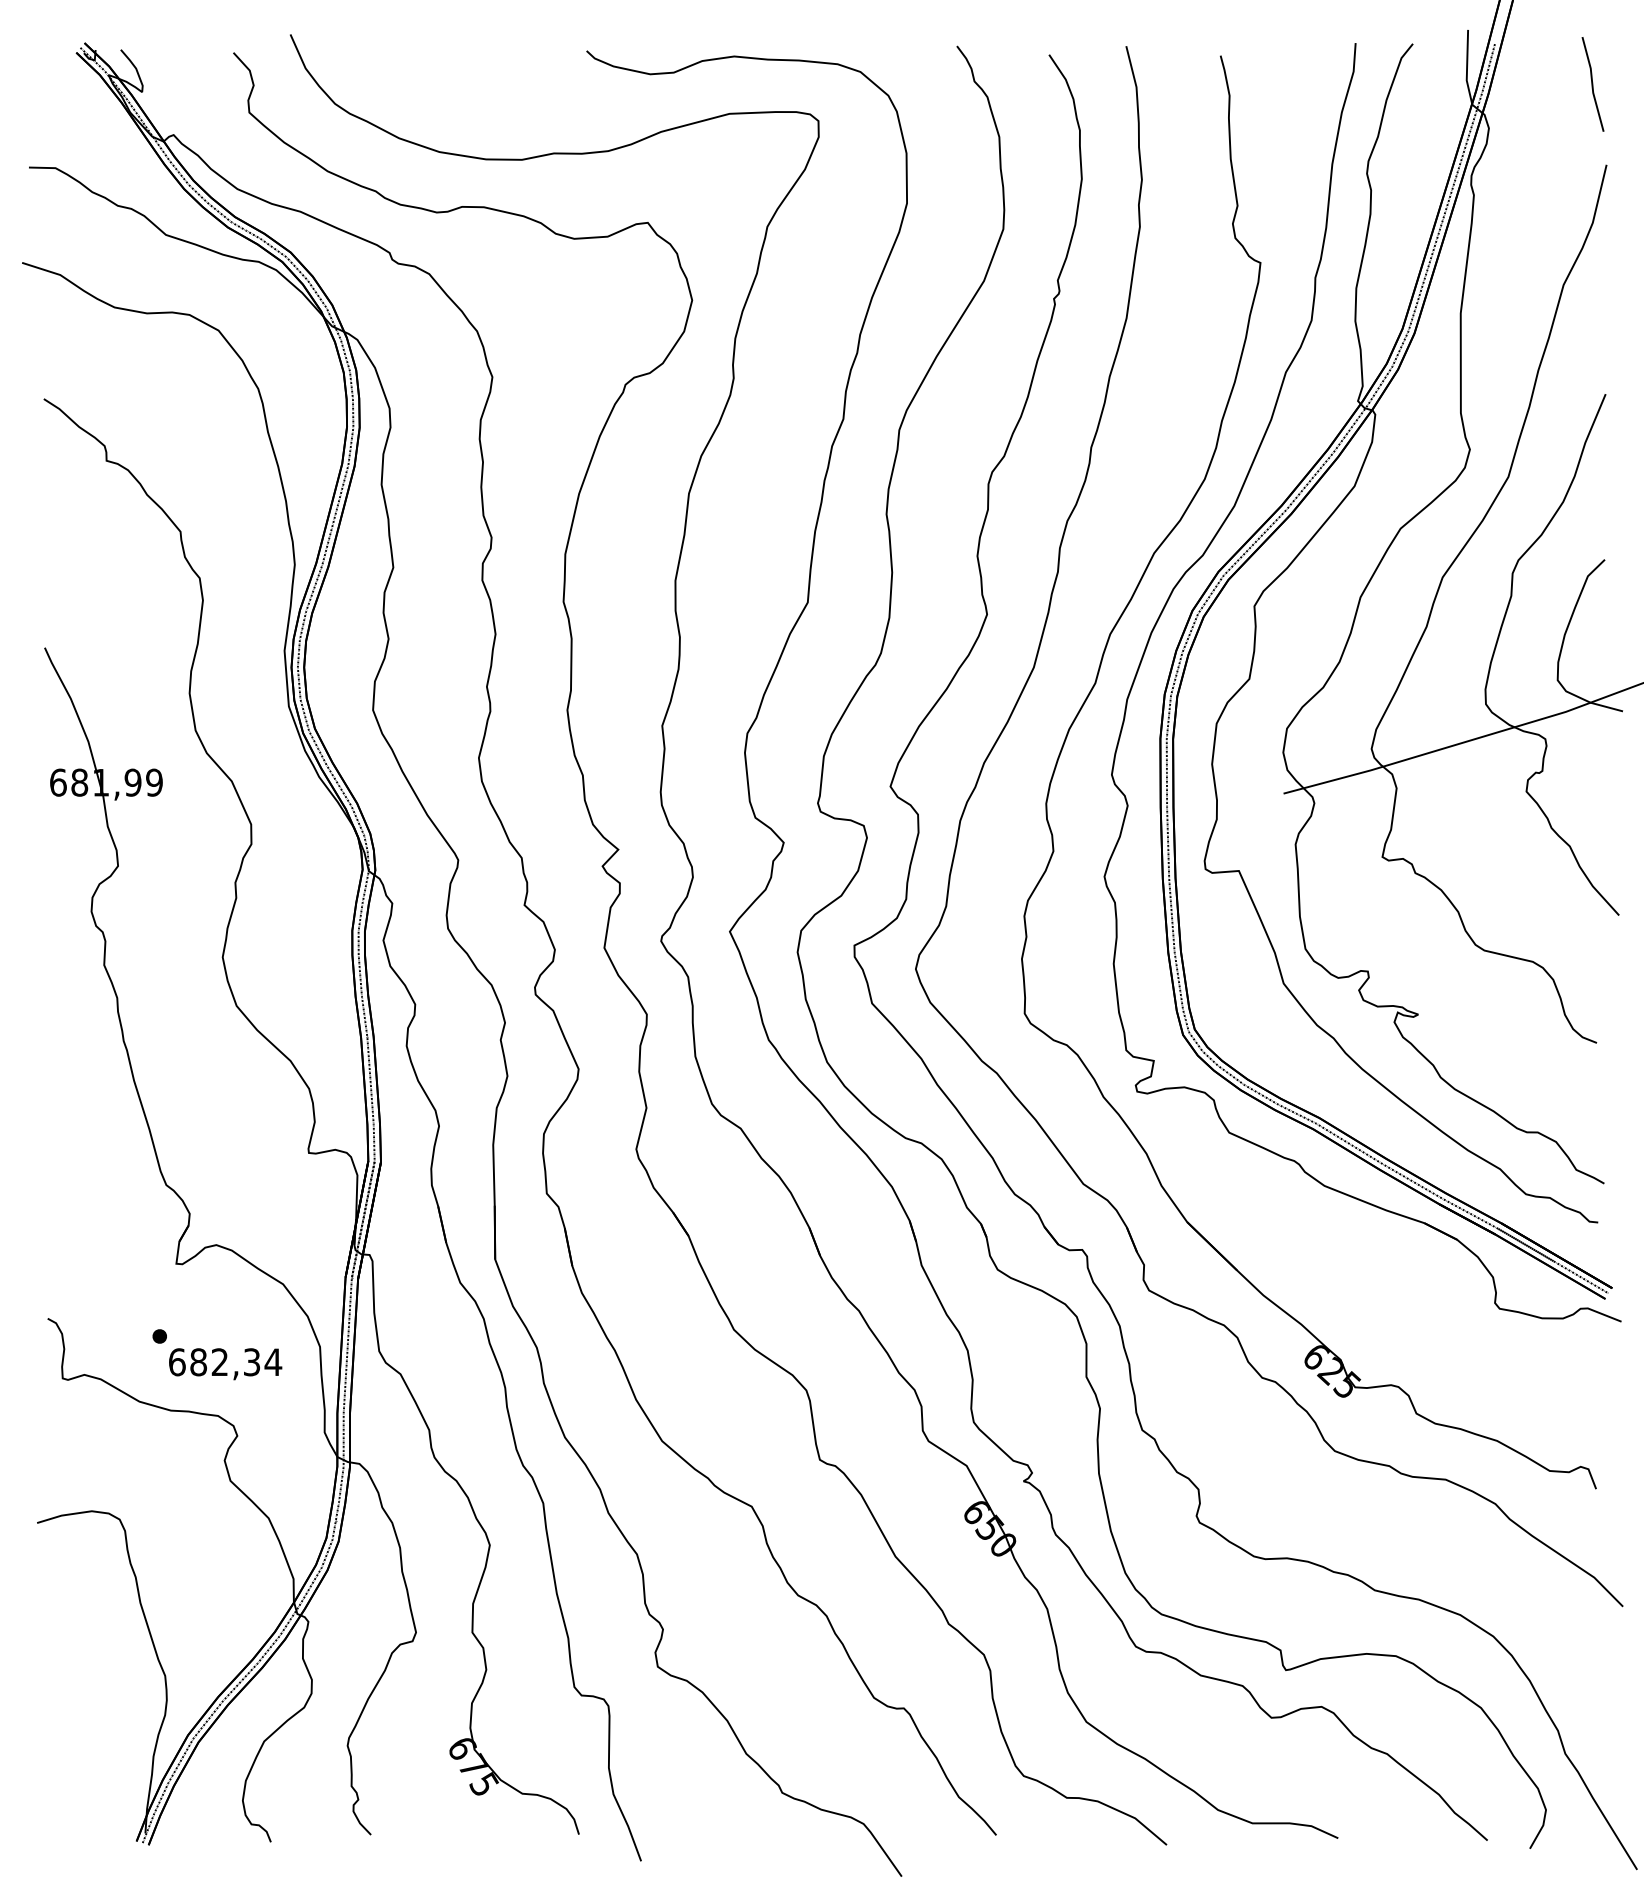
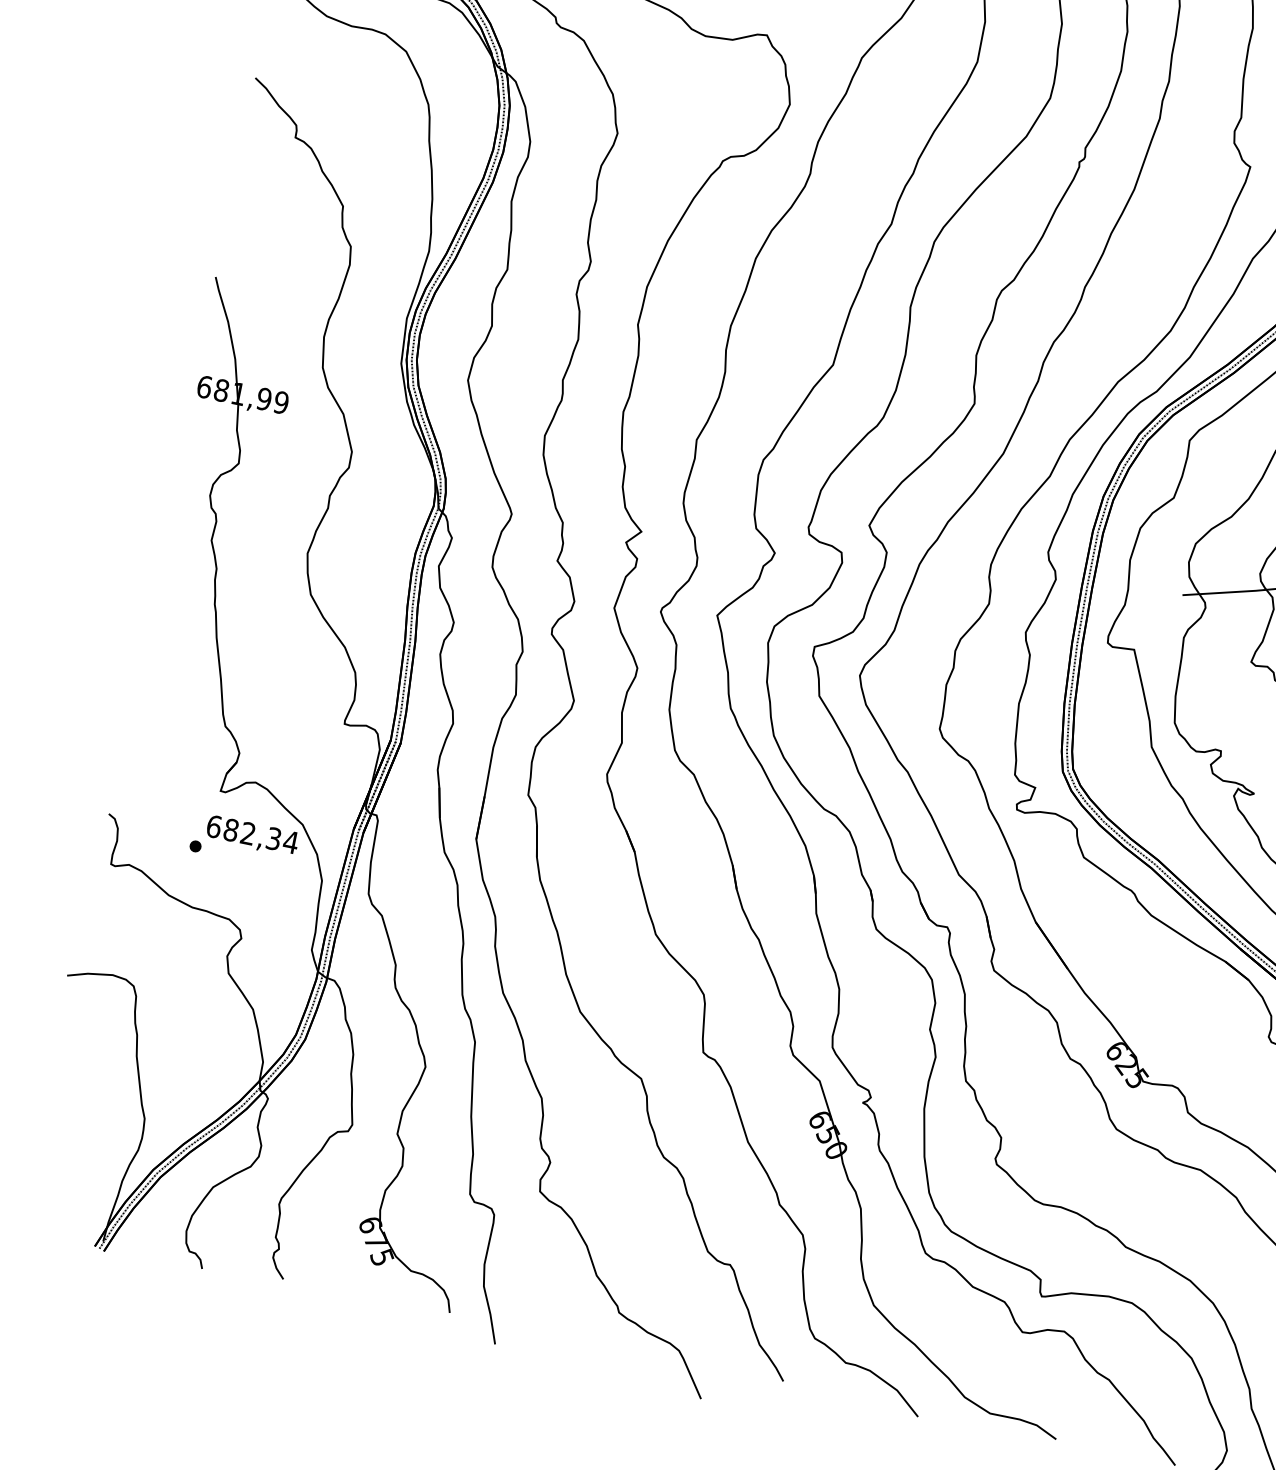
text: (225, 1364) -> (252, 836), moved

